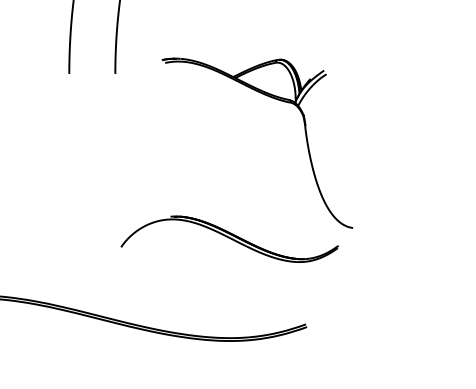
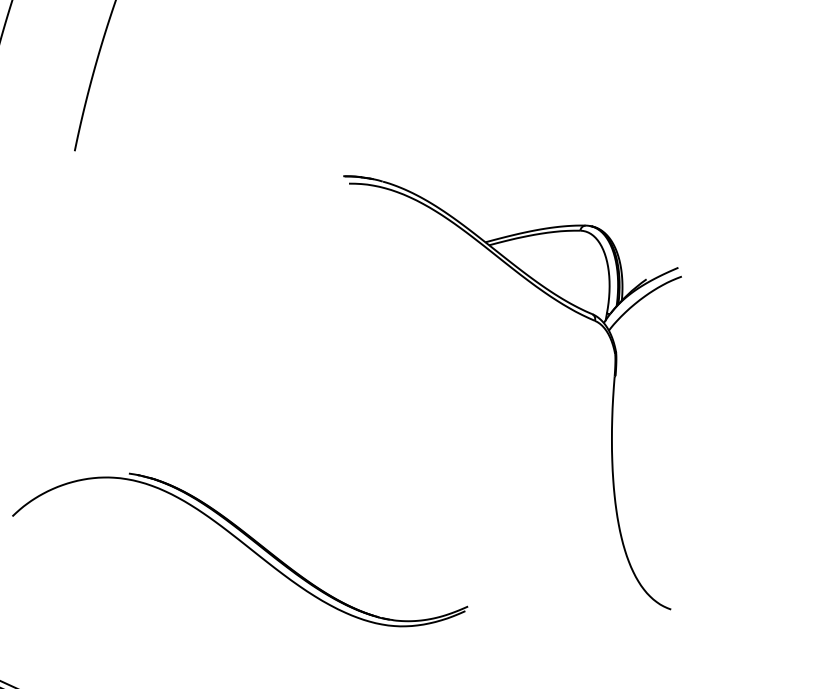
part: (274, 99) -> (562, 306), moved

